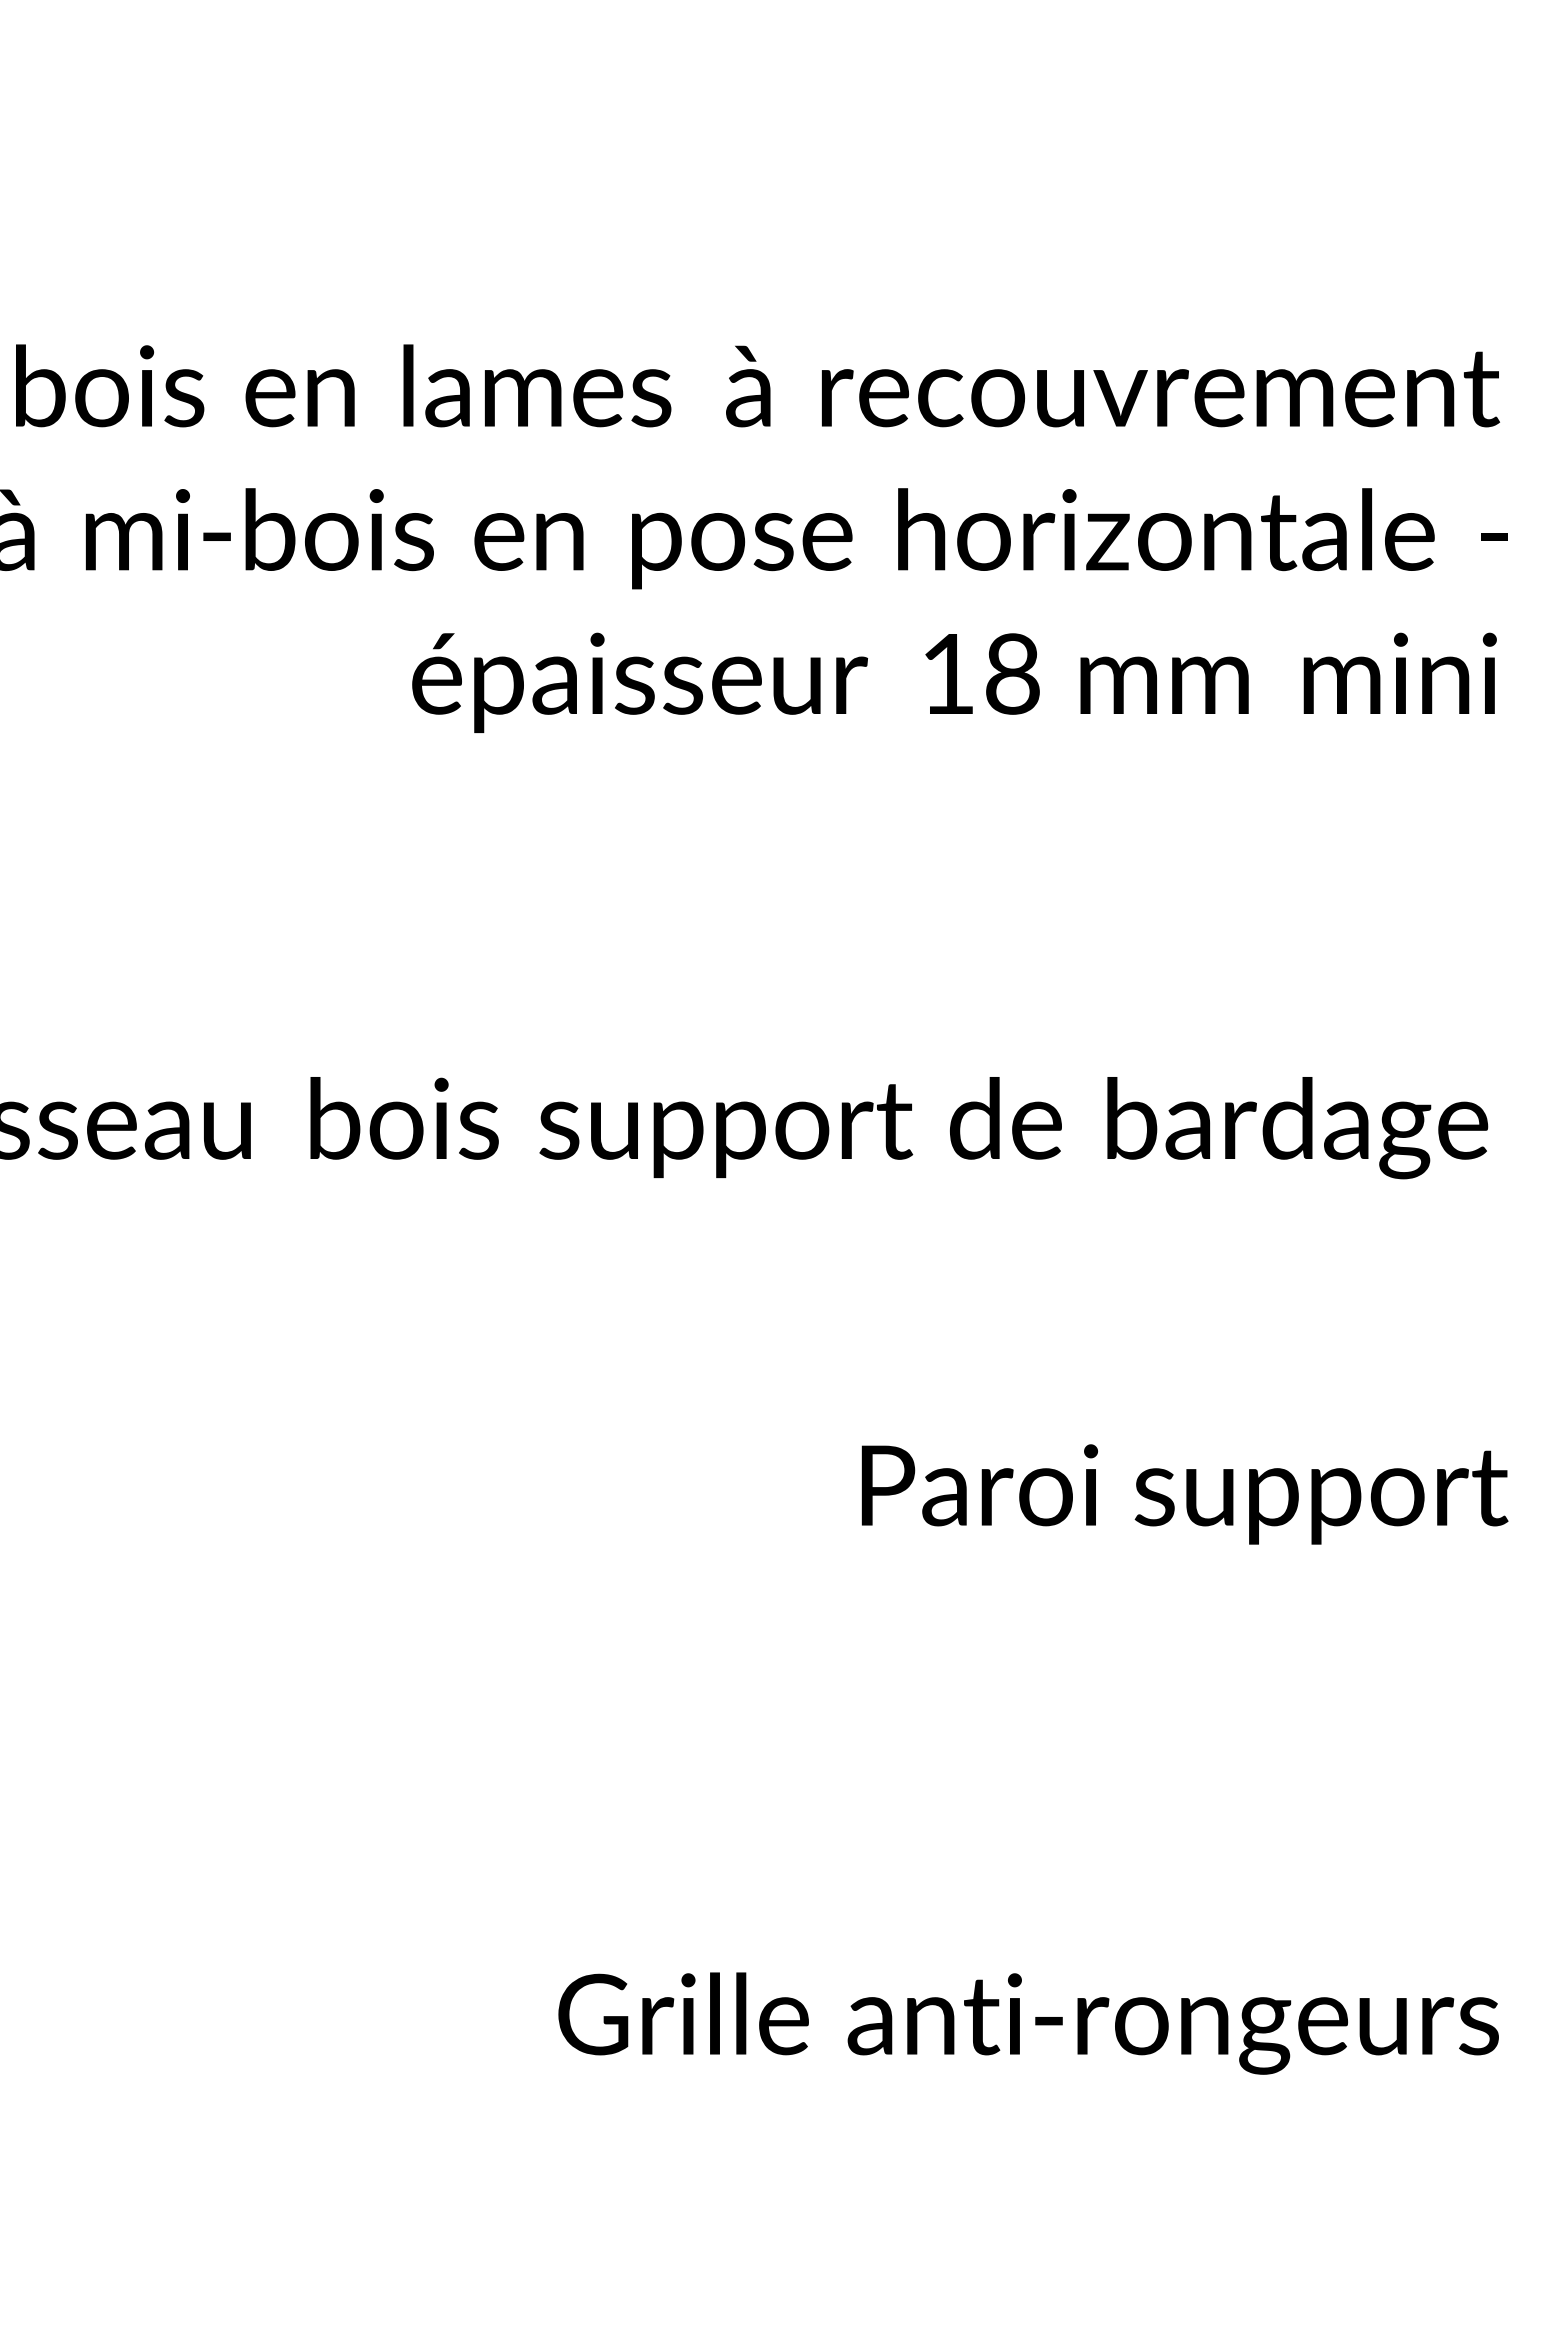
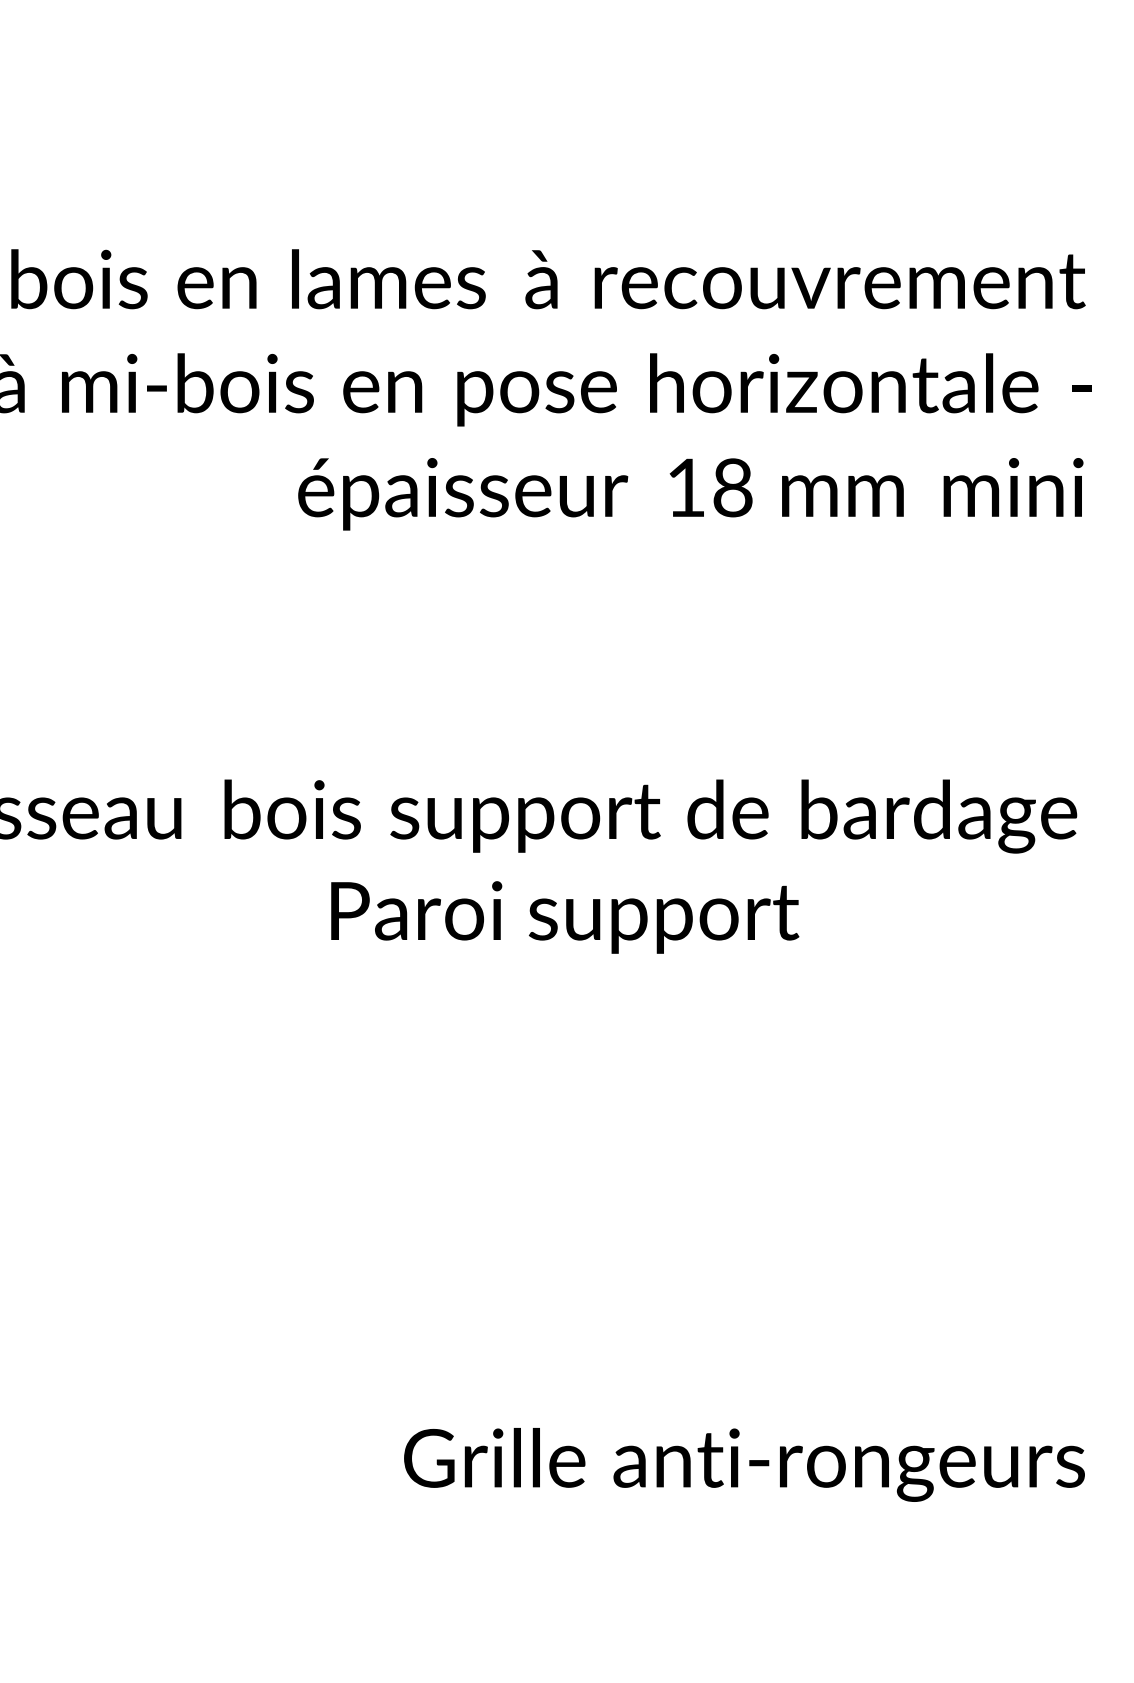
text: (1184, 1494) -> (564, 917), moved

